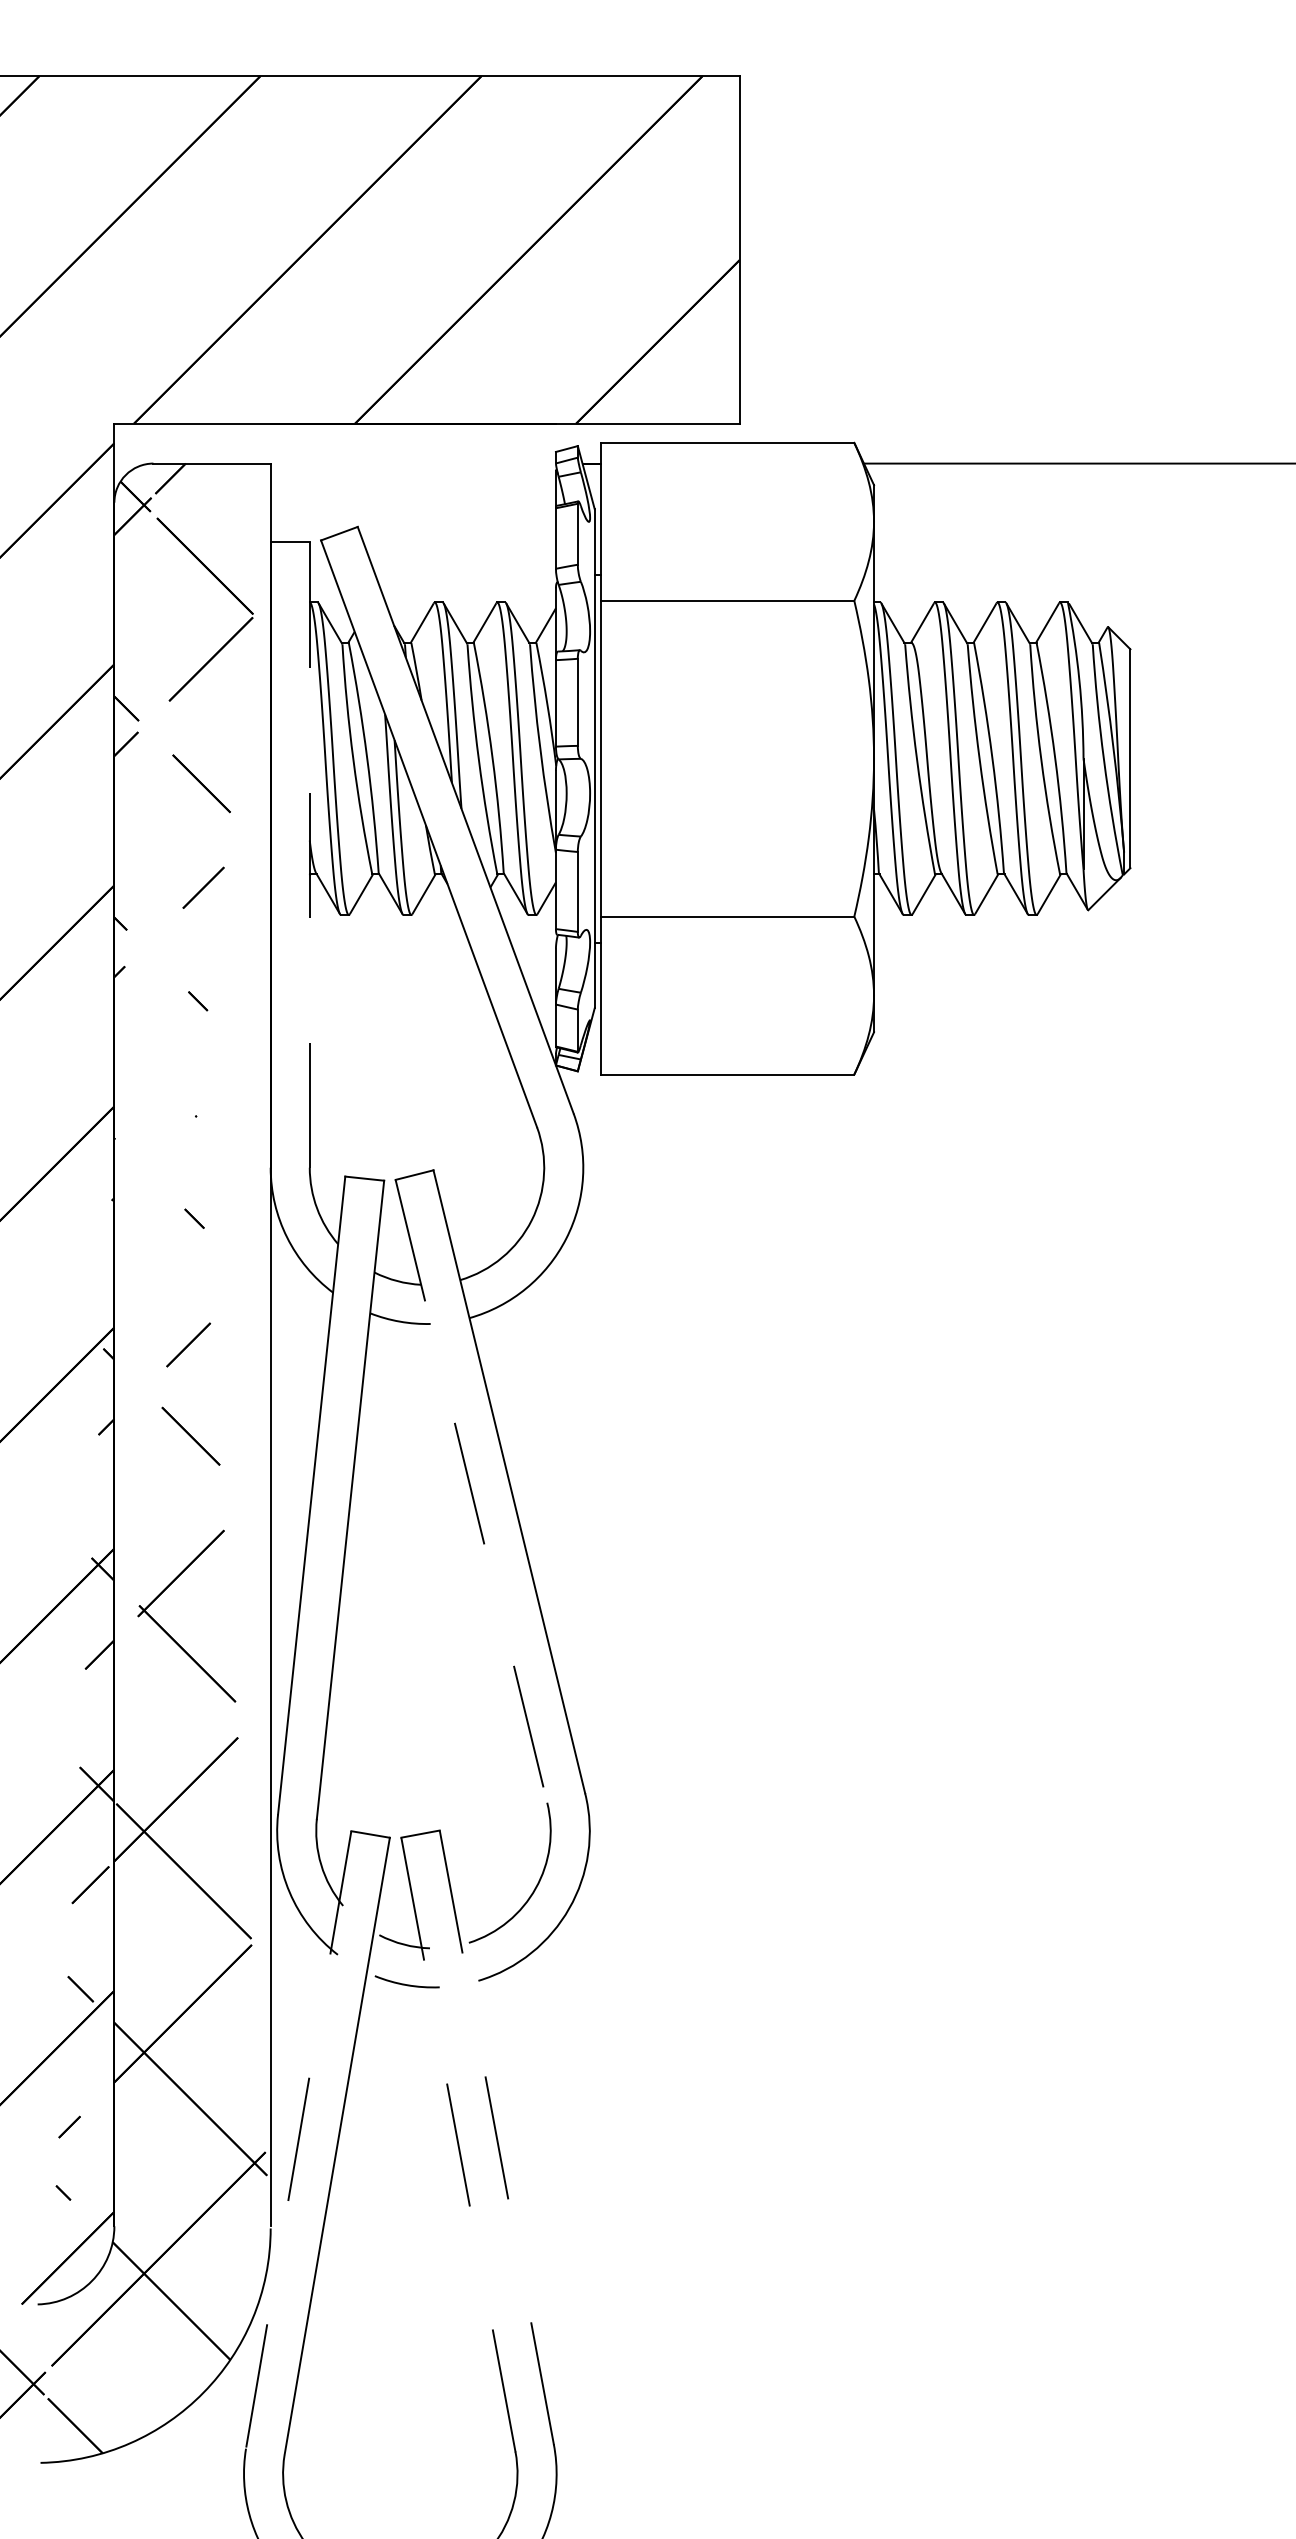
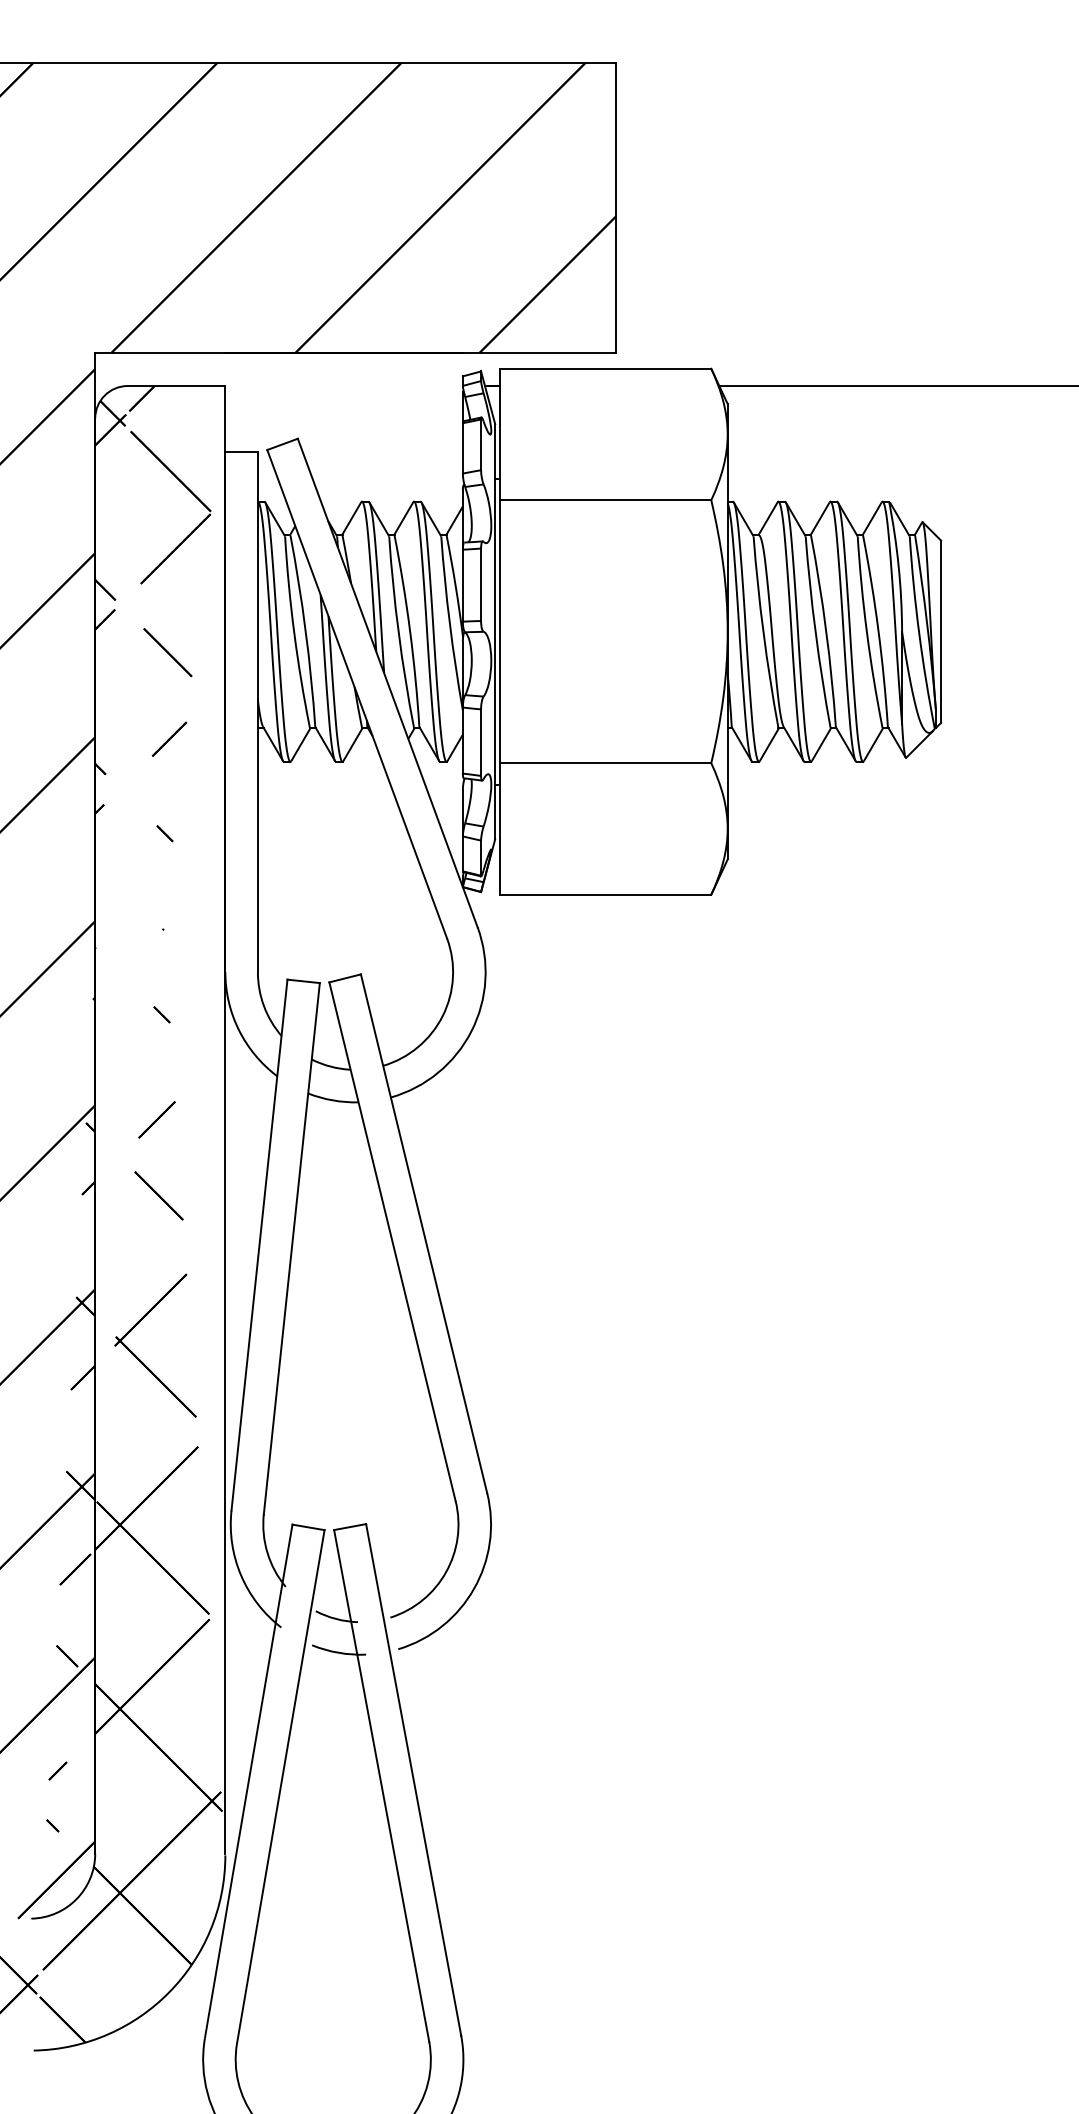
line: (309, 855) -> (257, 712), dashed -> solid
line: (471, 1491) -> (392, 1241), dashed -> solid
line: (496, 2138) -> (413, 1780), dashed -> solid
line: (298, 2139) -> (248, 1781), dashed -> solid
line: (458, 2145) -> (381, 1786), dashed -> solid

